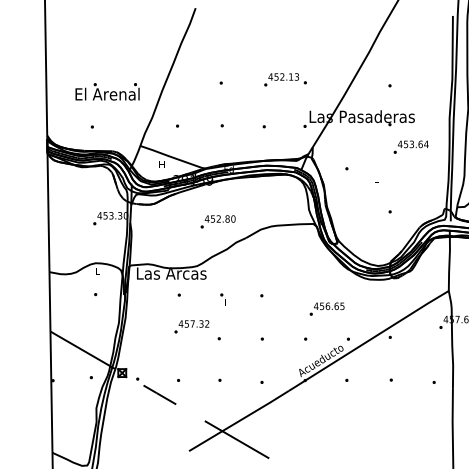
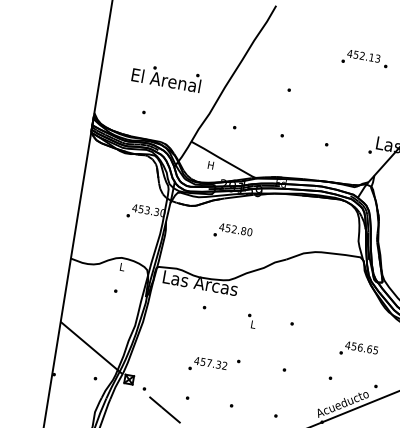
text: (285, 79) -> (365, 59), moved
text: (217, 221) -> (232, 231), moved
text: (191, 326) -> (207, 365), moved

